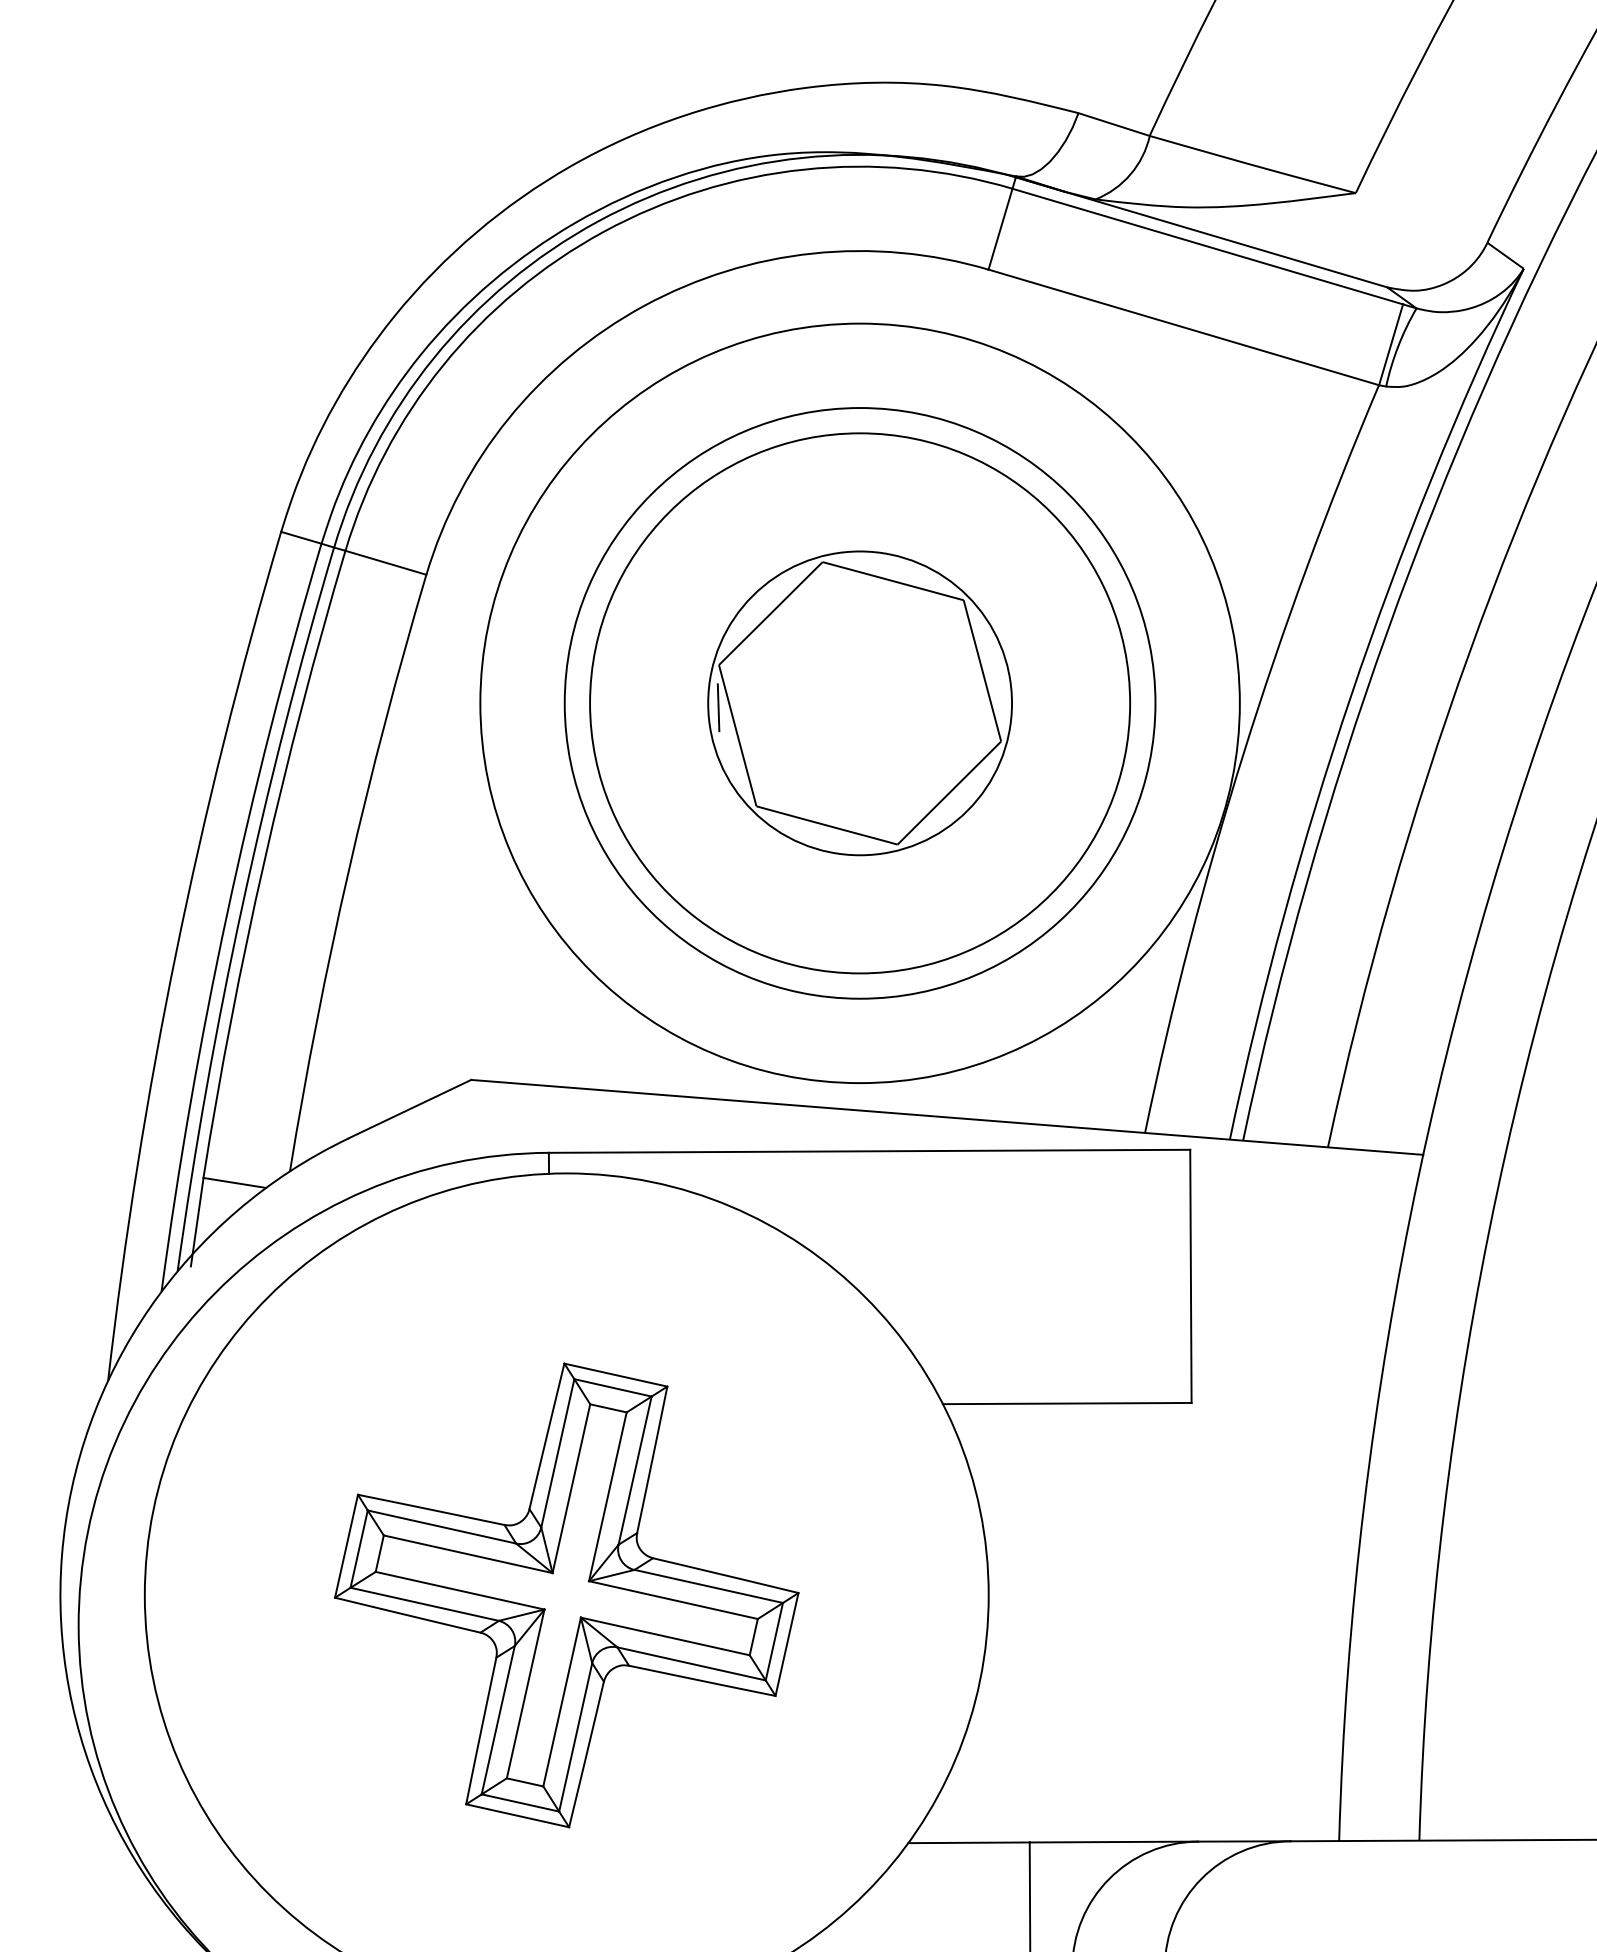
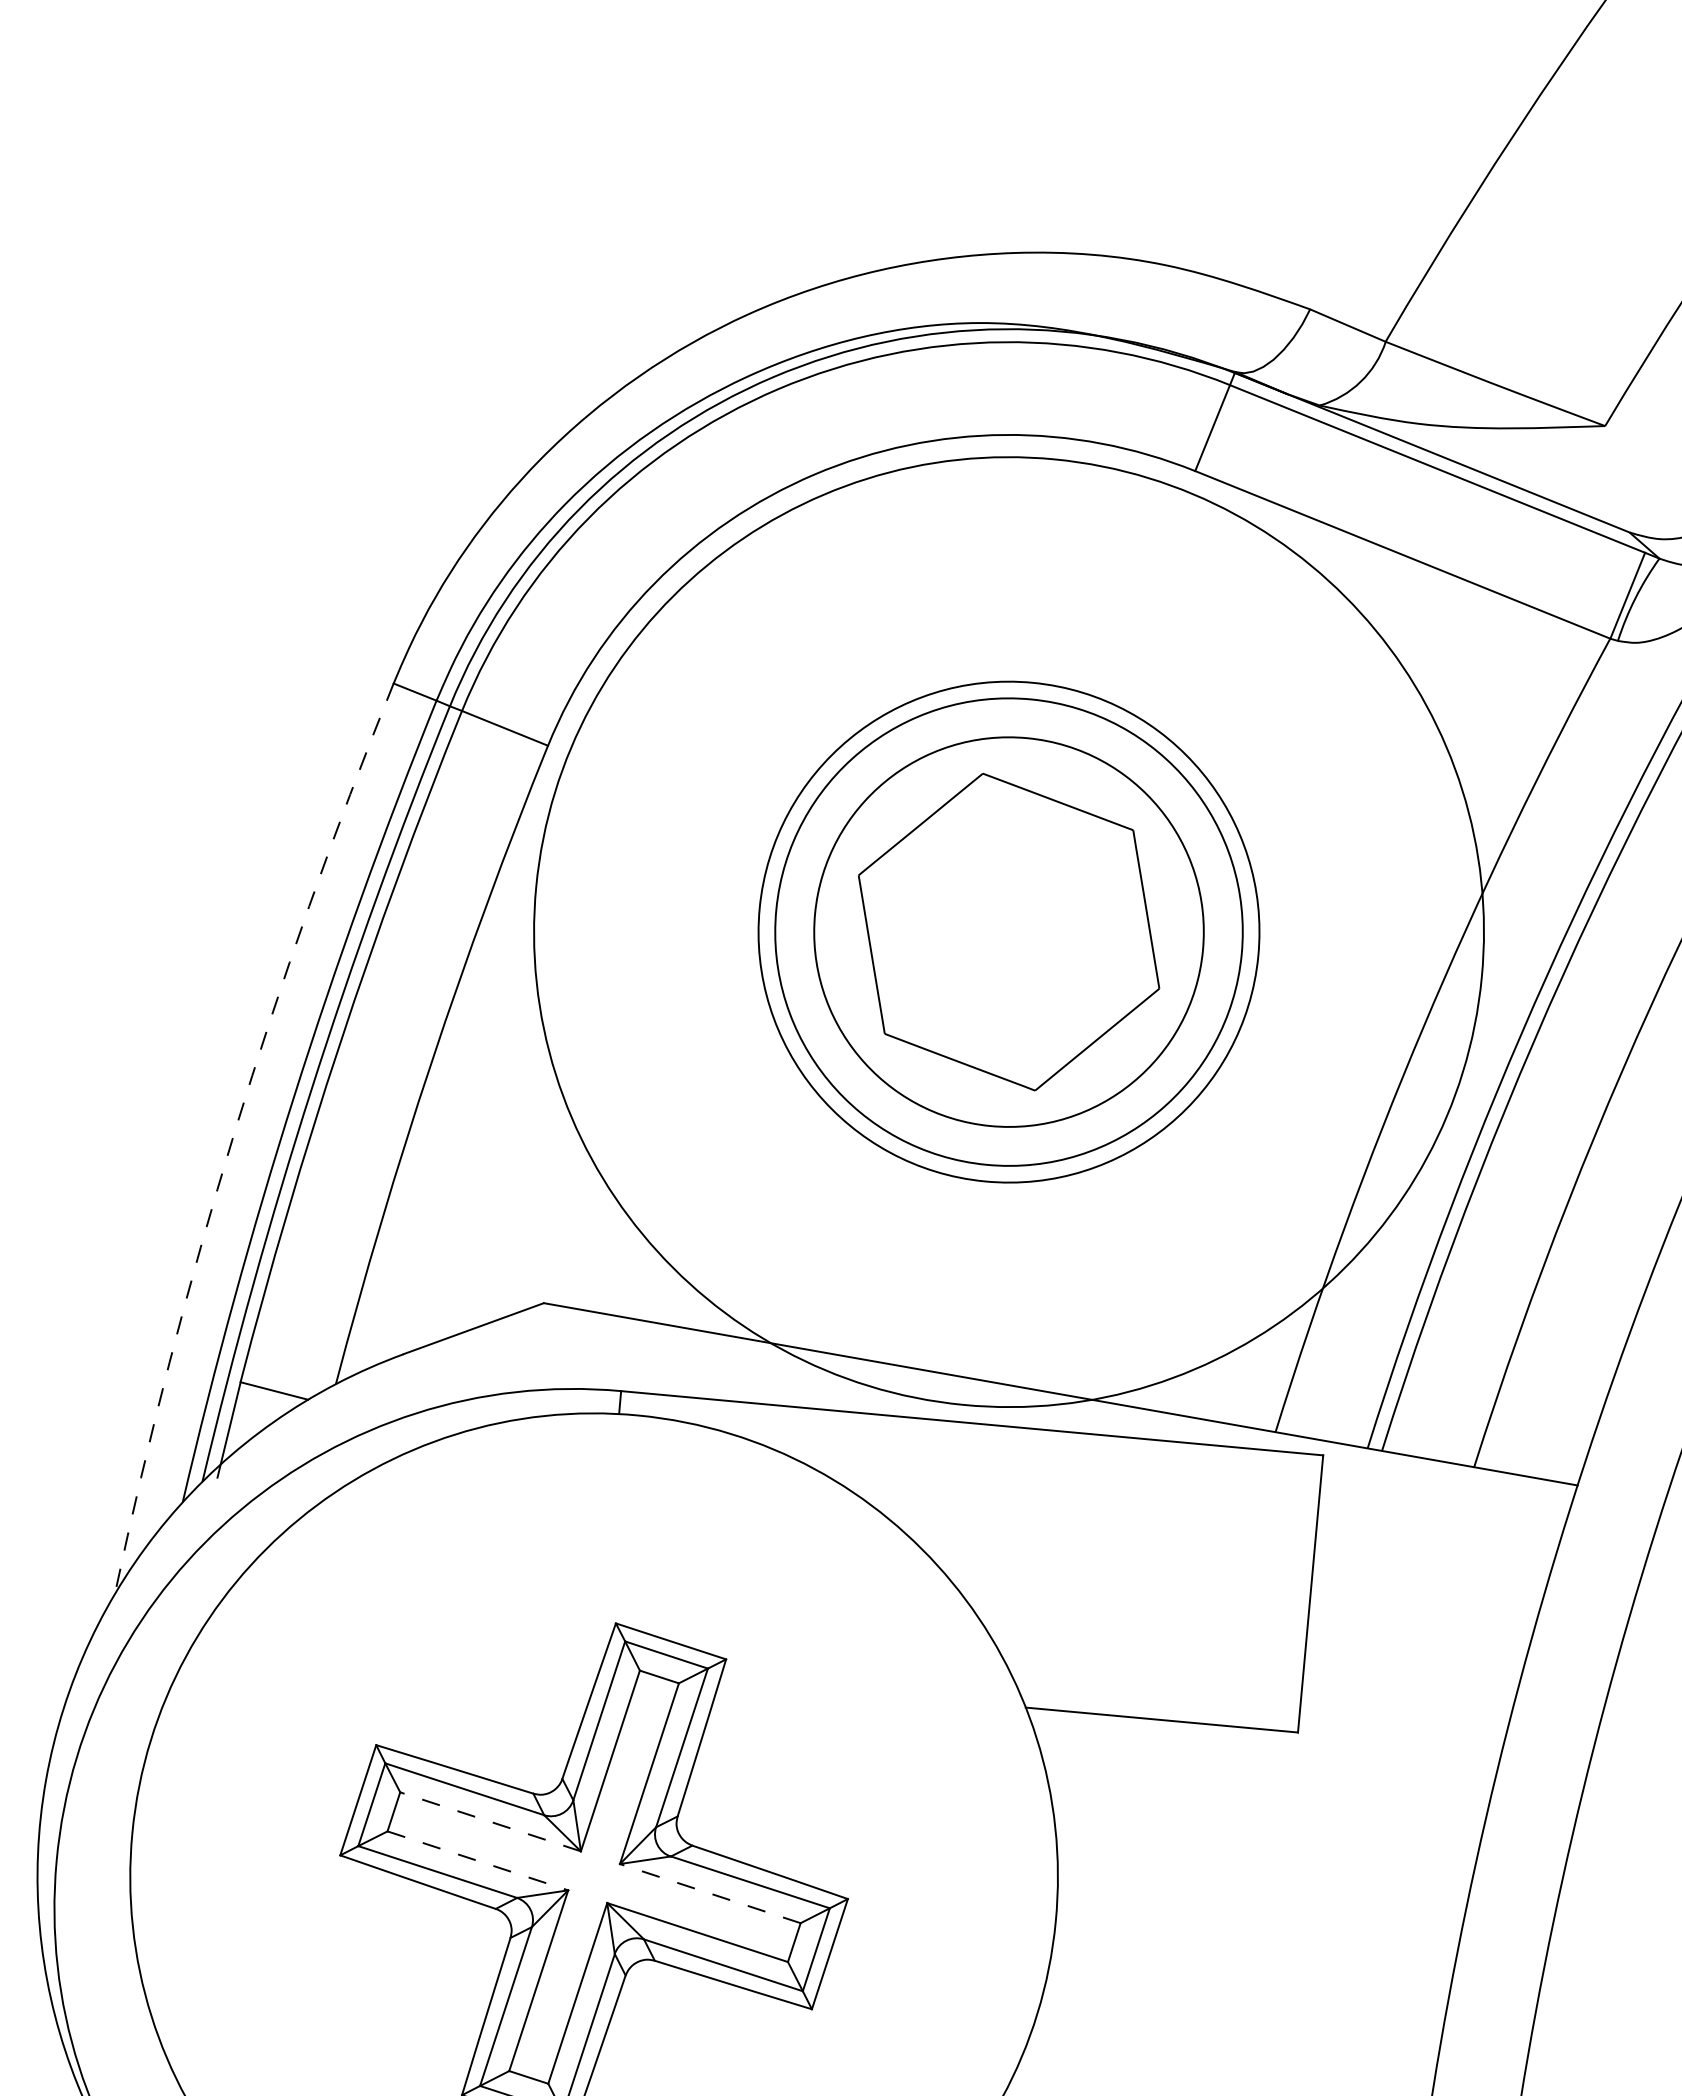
circle: (859, 703) -> (1008, 932), size x0.6
circle: (859, 703) -> (1008, 932), size x0.6
circle: (860, 703) -> (1009, 932), size x1.4
circle: (860, 703) -> (1009, 932), size x1.6
line: (718, 707) -> (853, 921), removed
arc: (176, 952) -> (234, 1132), solid -> dashed
line: (467, 1554) -> (489, 1822), solid -> dashed
line: (460, 1590) -> (478, 1860), solid -> dashed
line: (672, 1599) -> (709, 1892), solid -> dashed

